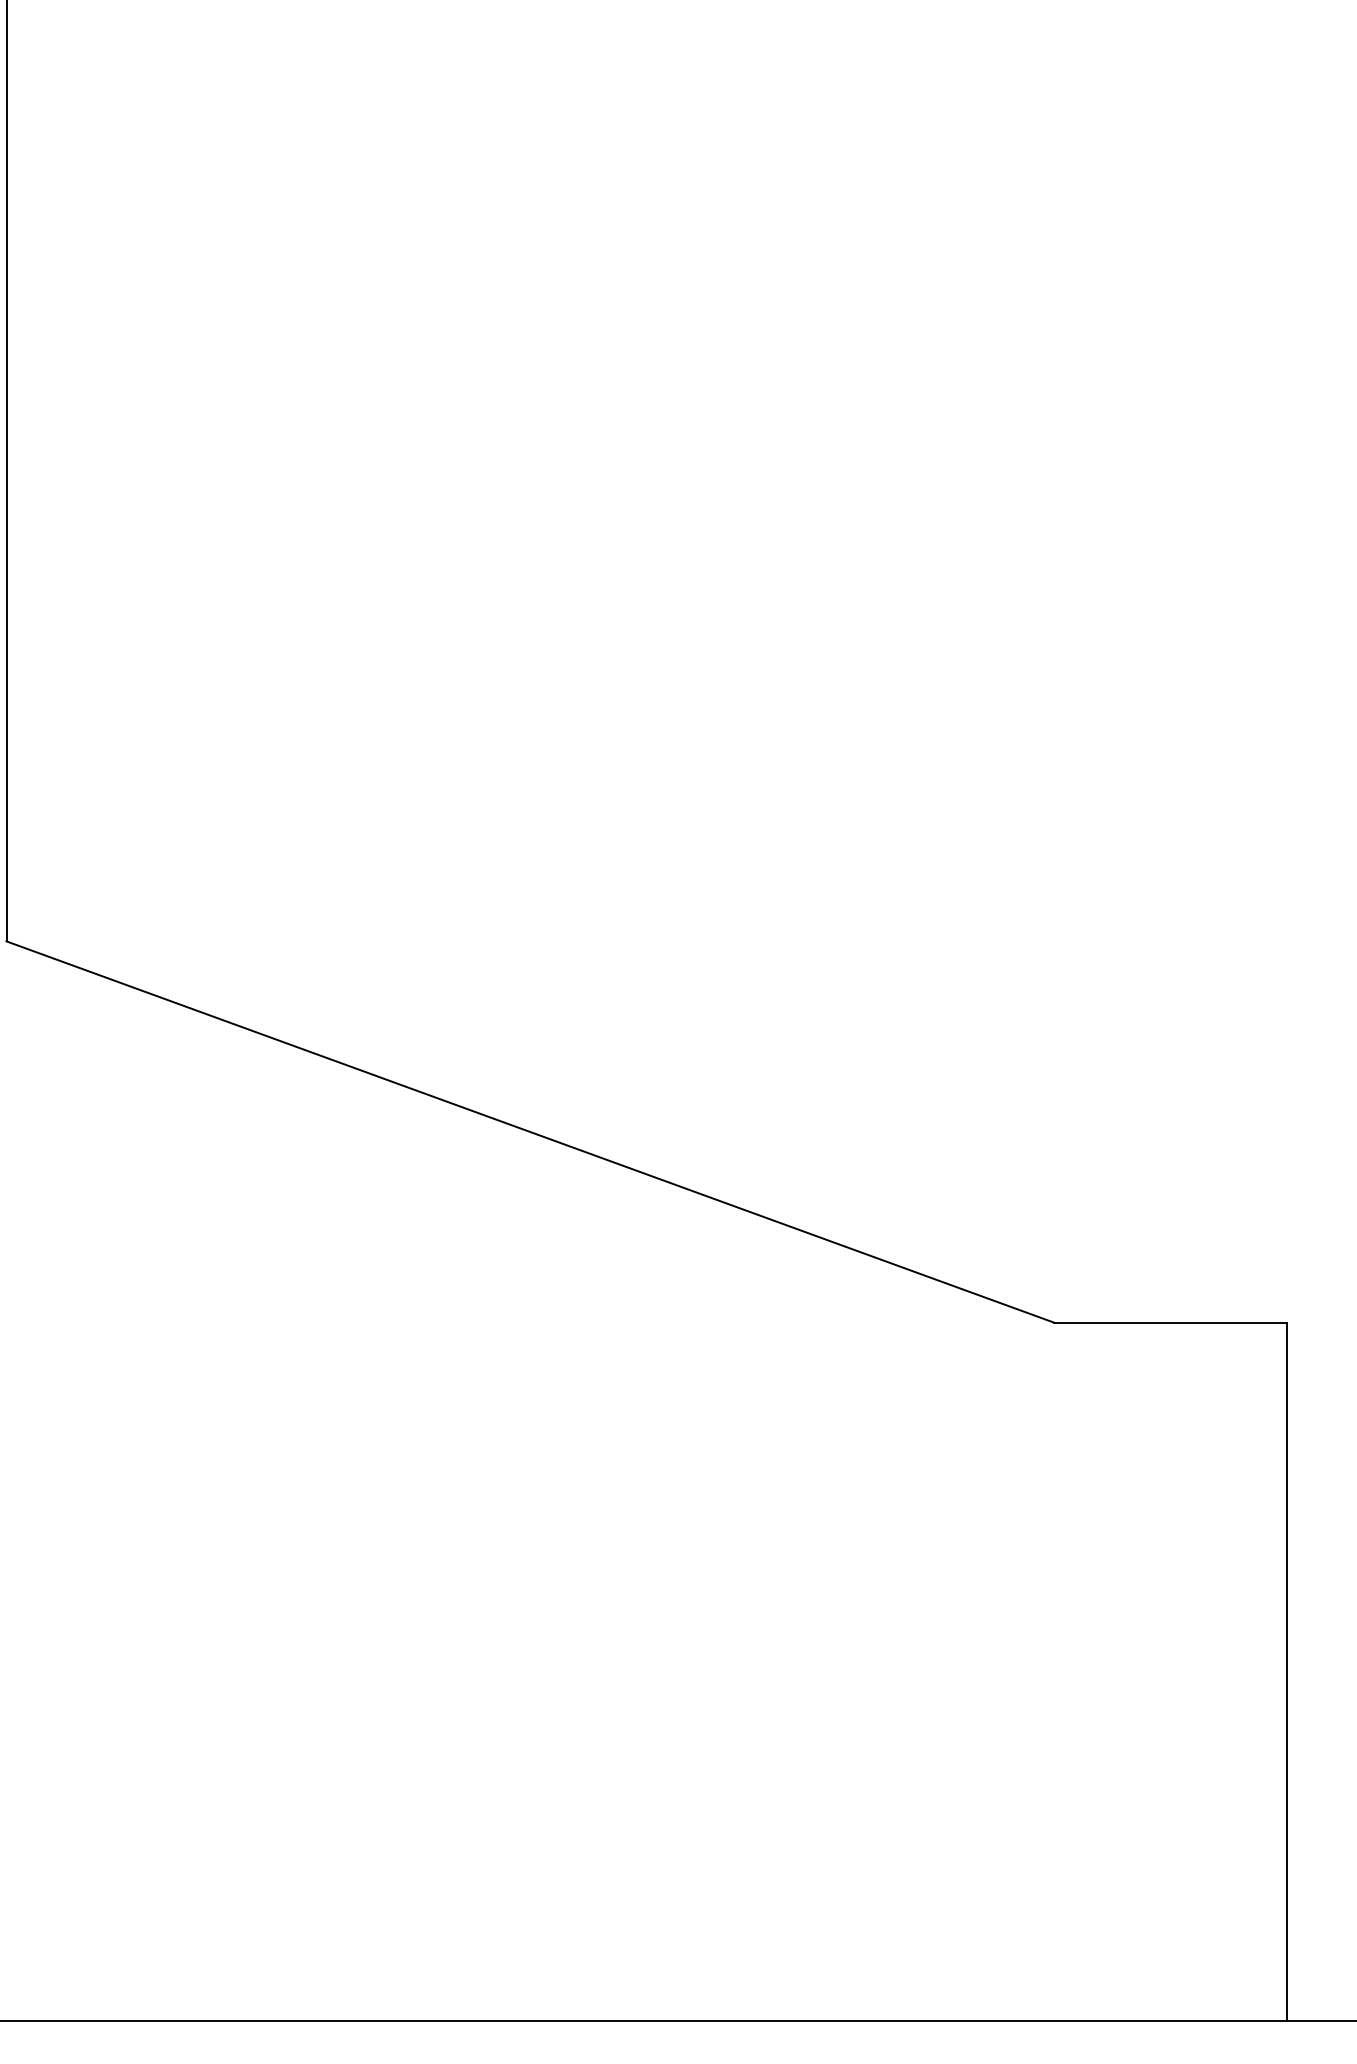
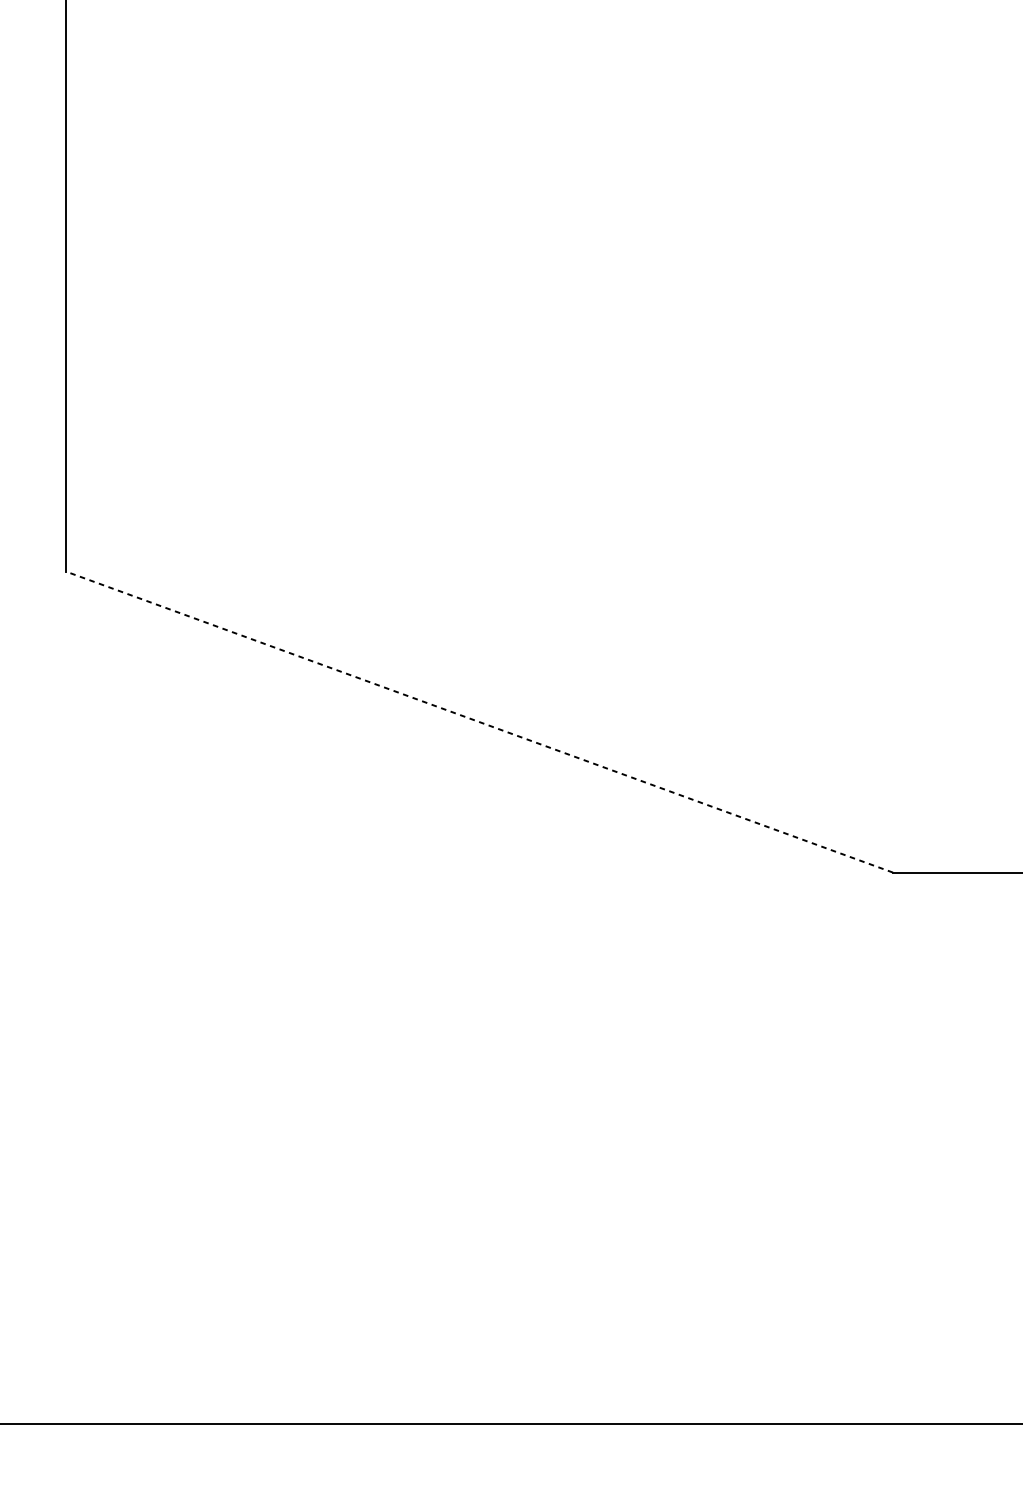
line: (529, 1131) -> (479, 721), solid -> dashed

